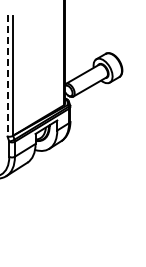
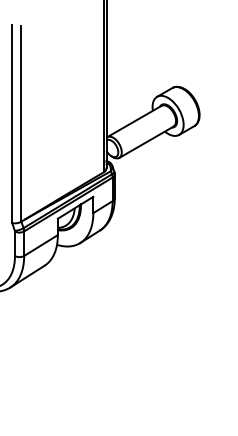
line: (7, 75) -> (12, 123), dashed -> solid

